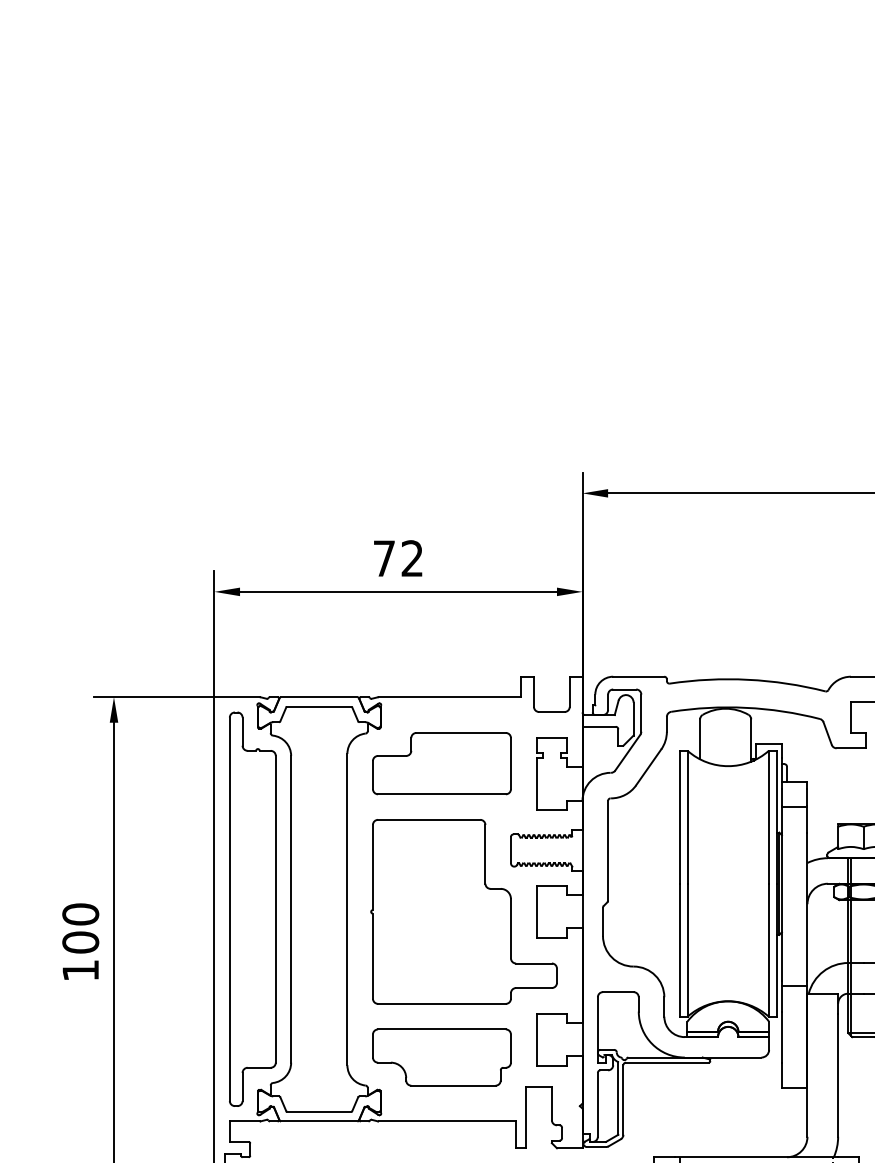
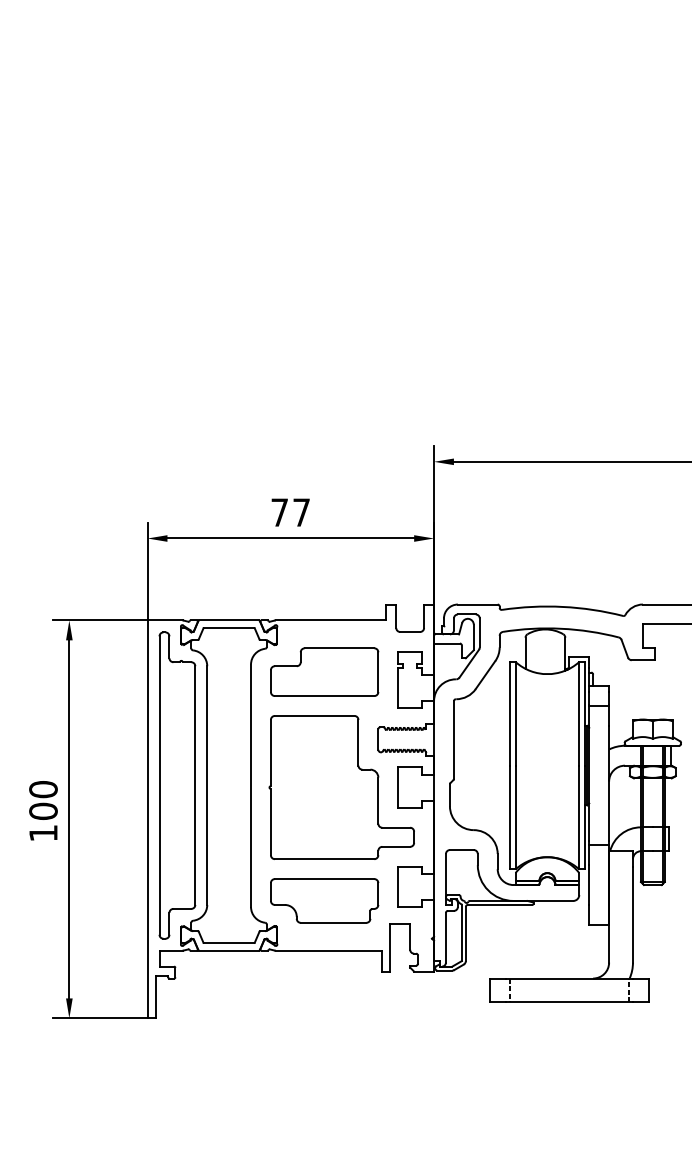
text: (412, 558) -> (301, 512), 72 -> 77

